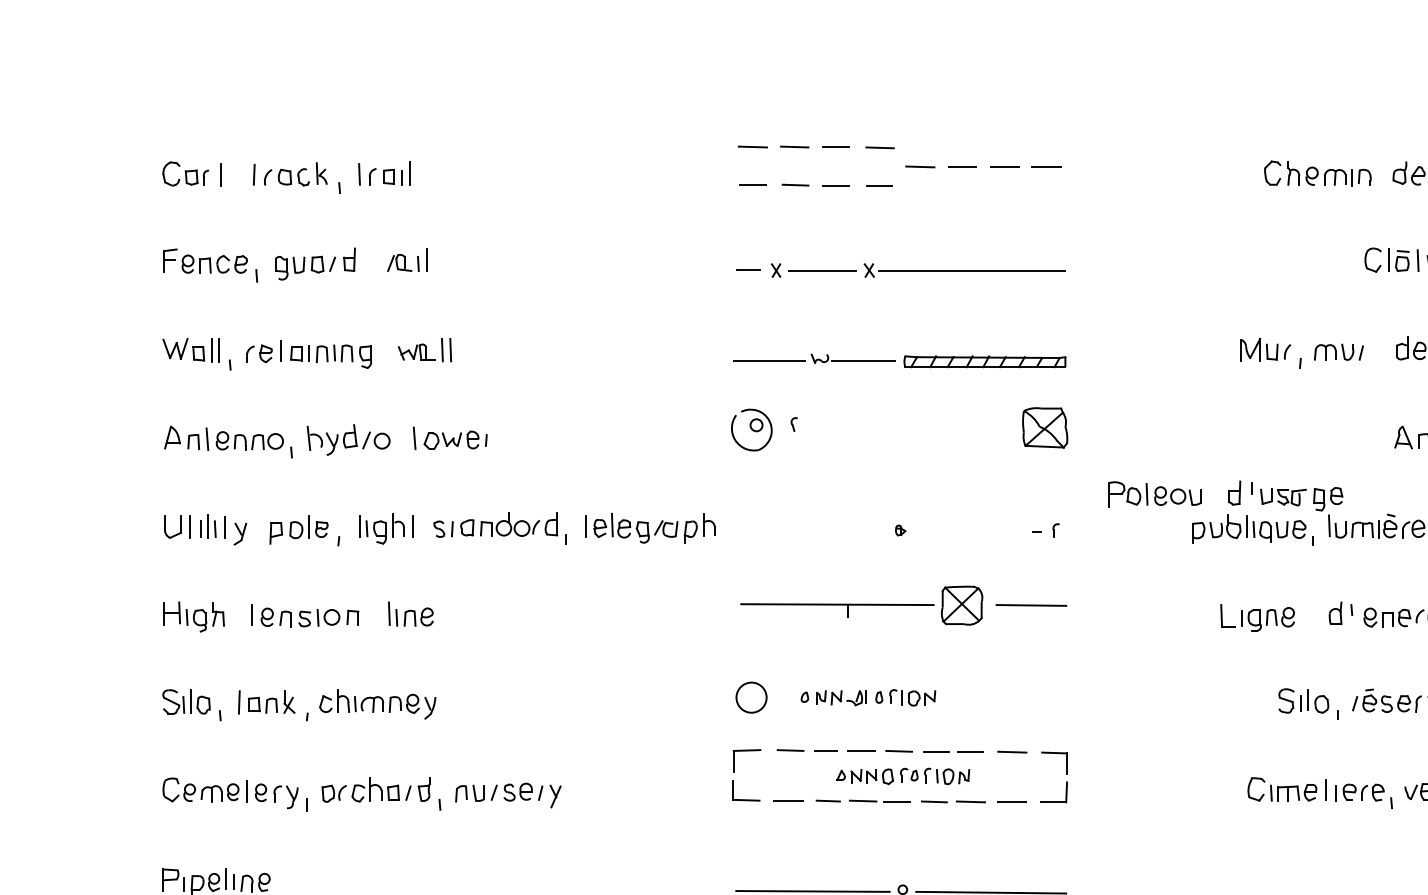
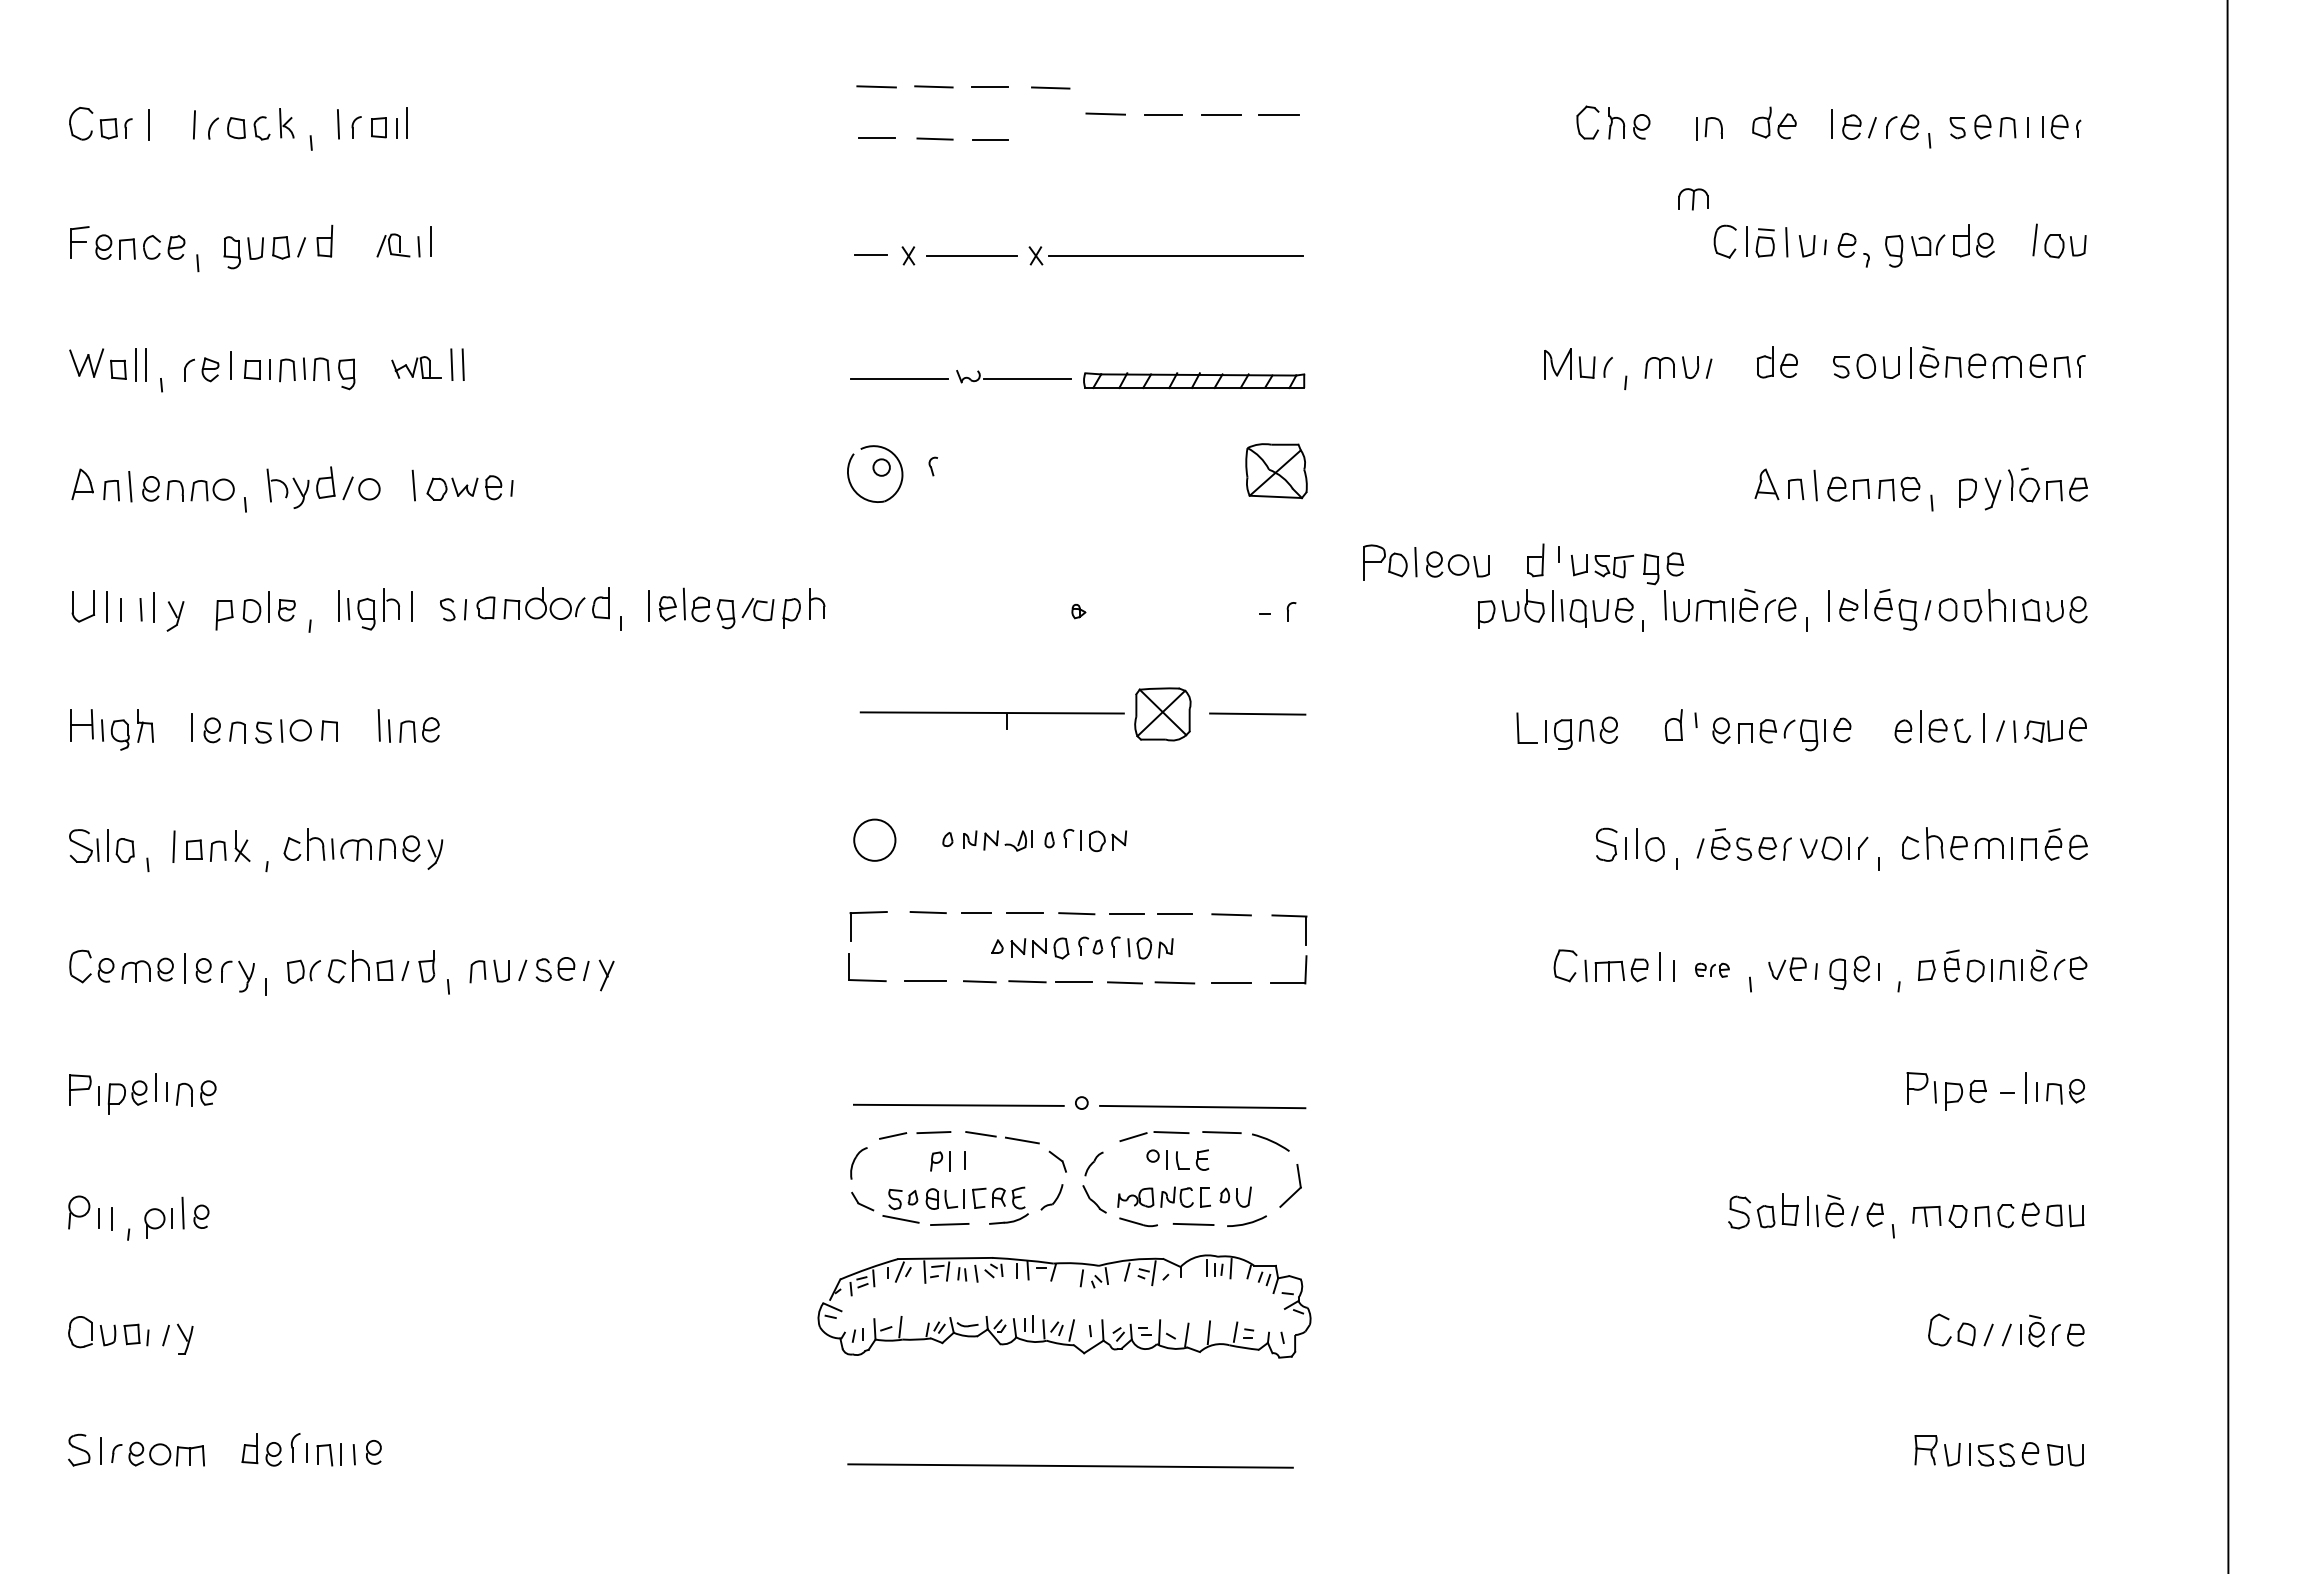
part: (1335, 177) -> (1693, 199), moved
line: (879, 185) -> (1049, 139), removed
line: (208, 526) -> (131, 605), removed
part: (1363, 792) -> (1712, 970), size x0.6

